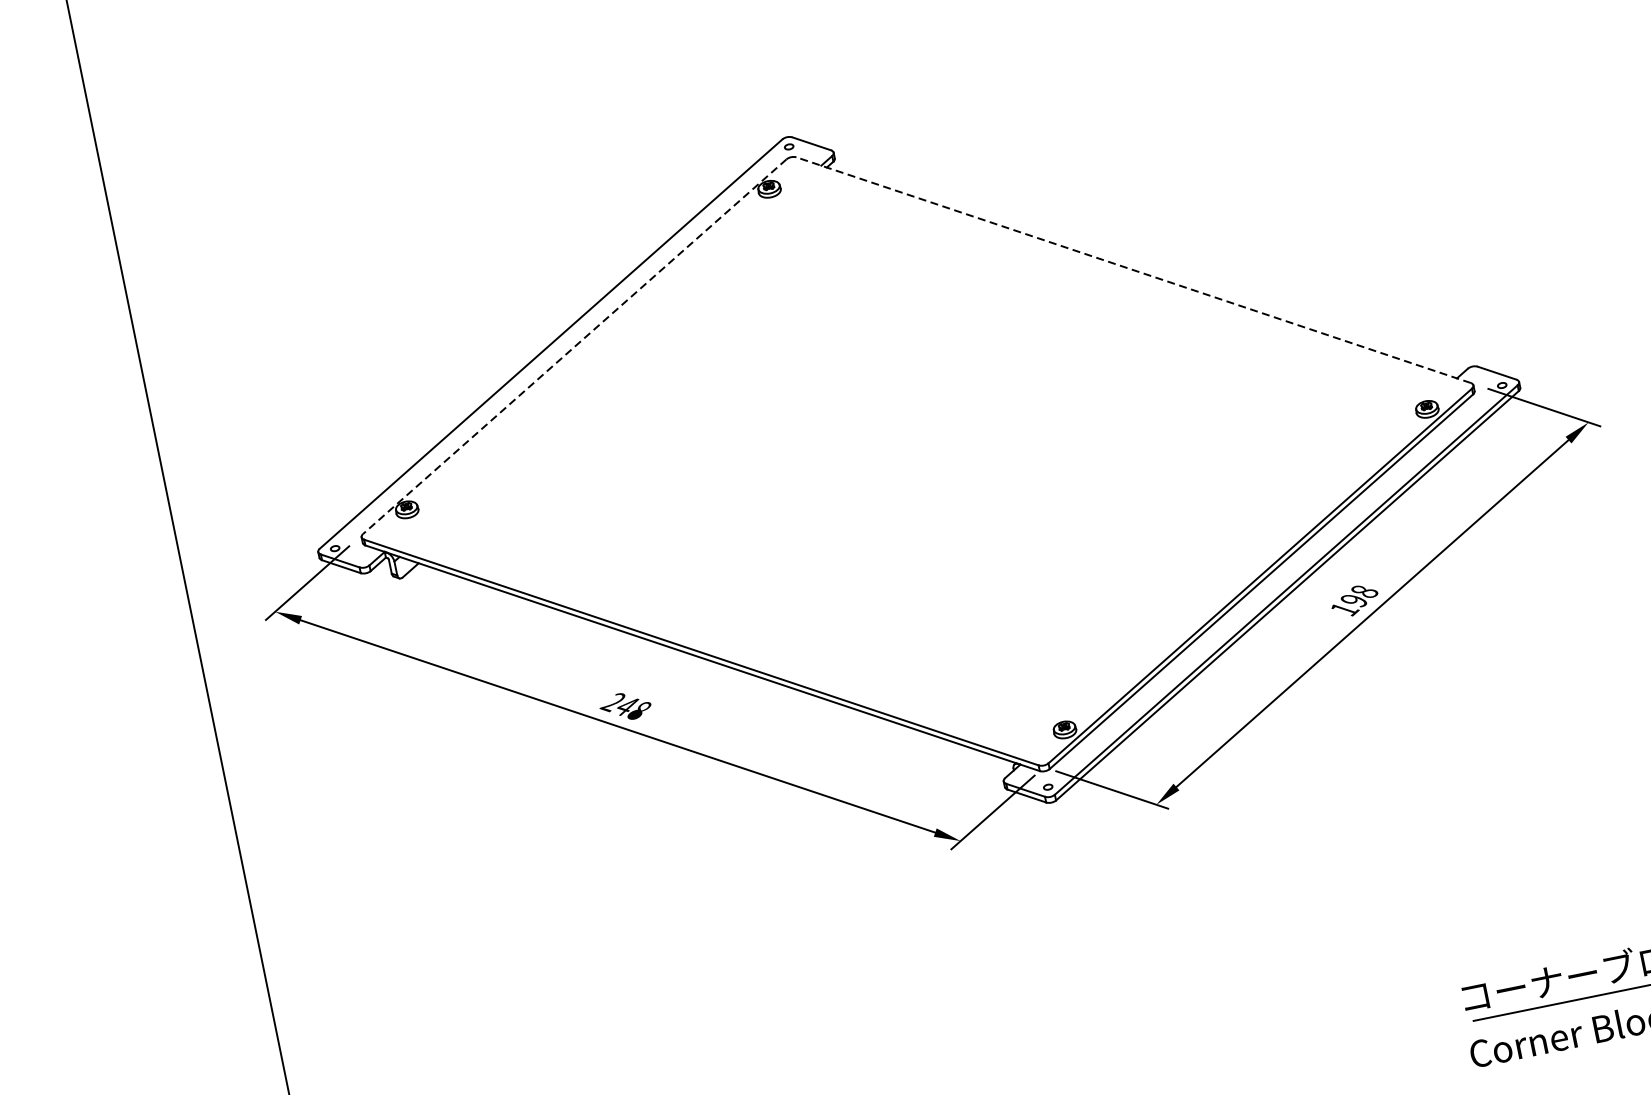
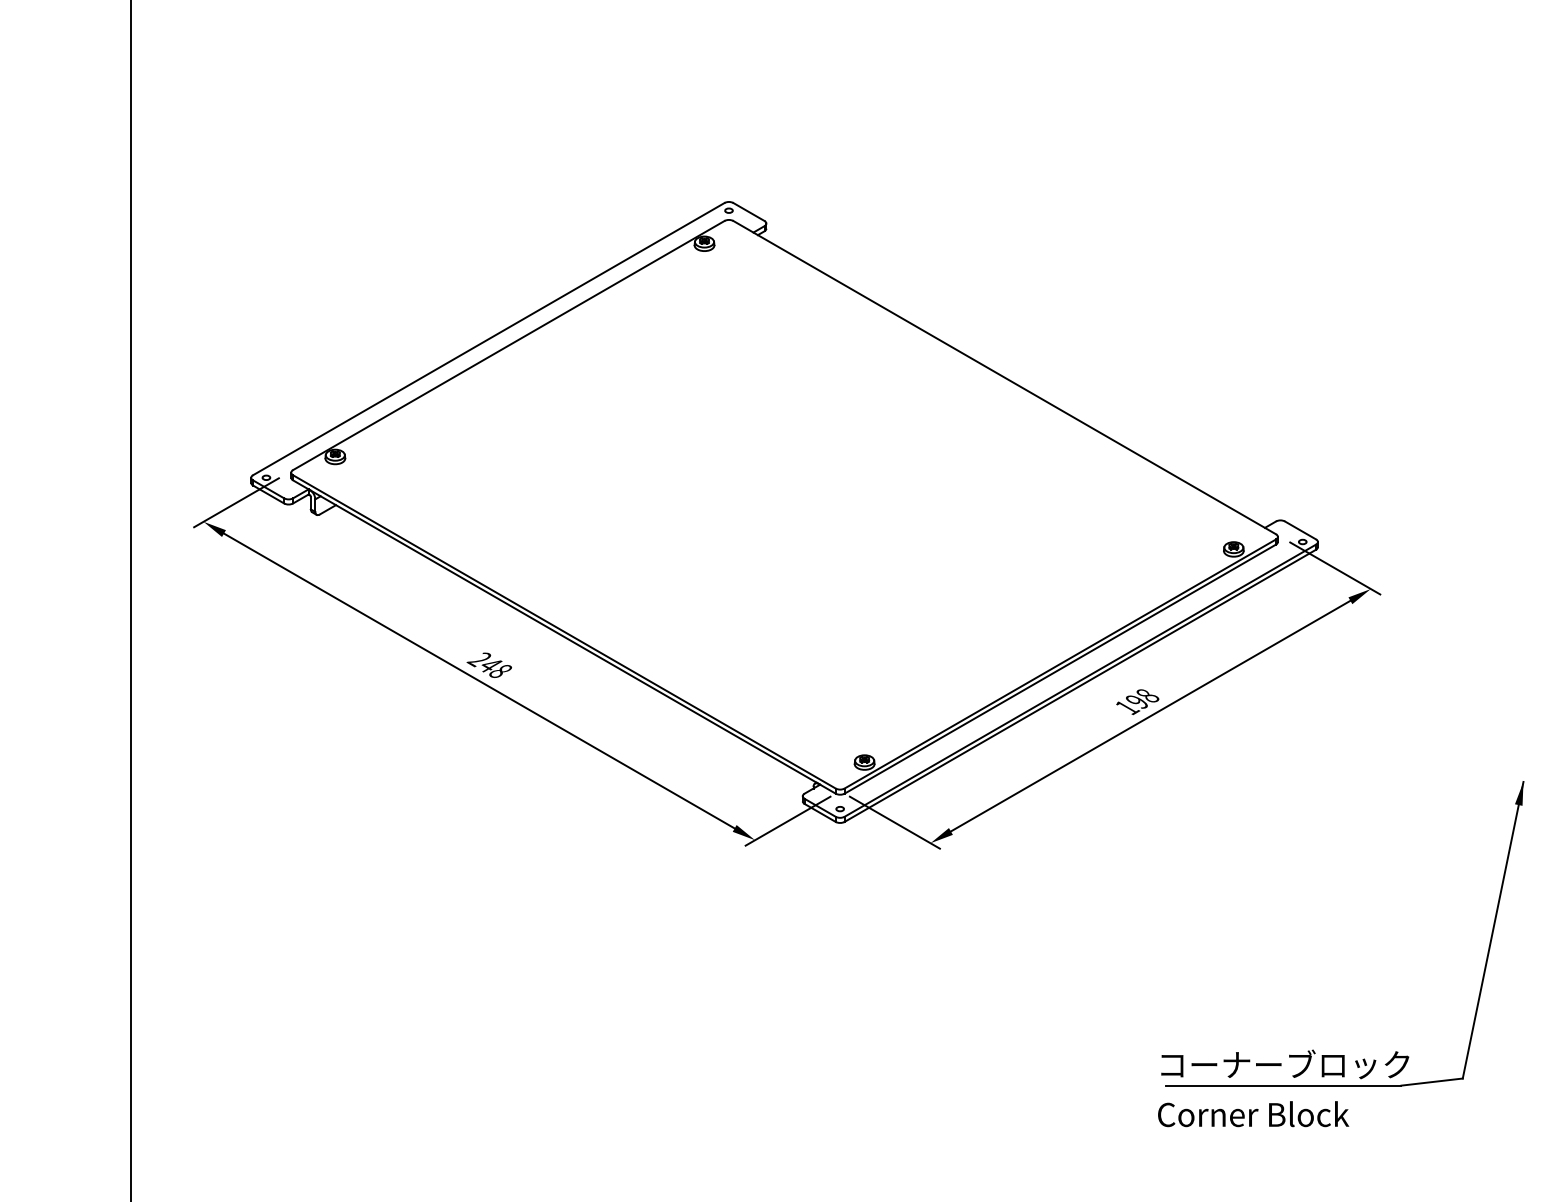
line: (1133, 270) -> (1004, 377), dashed -> solid
line: (574, 346) -> (508, 345), dashed -> solid

